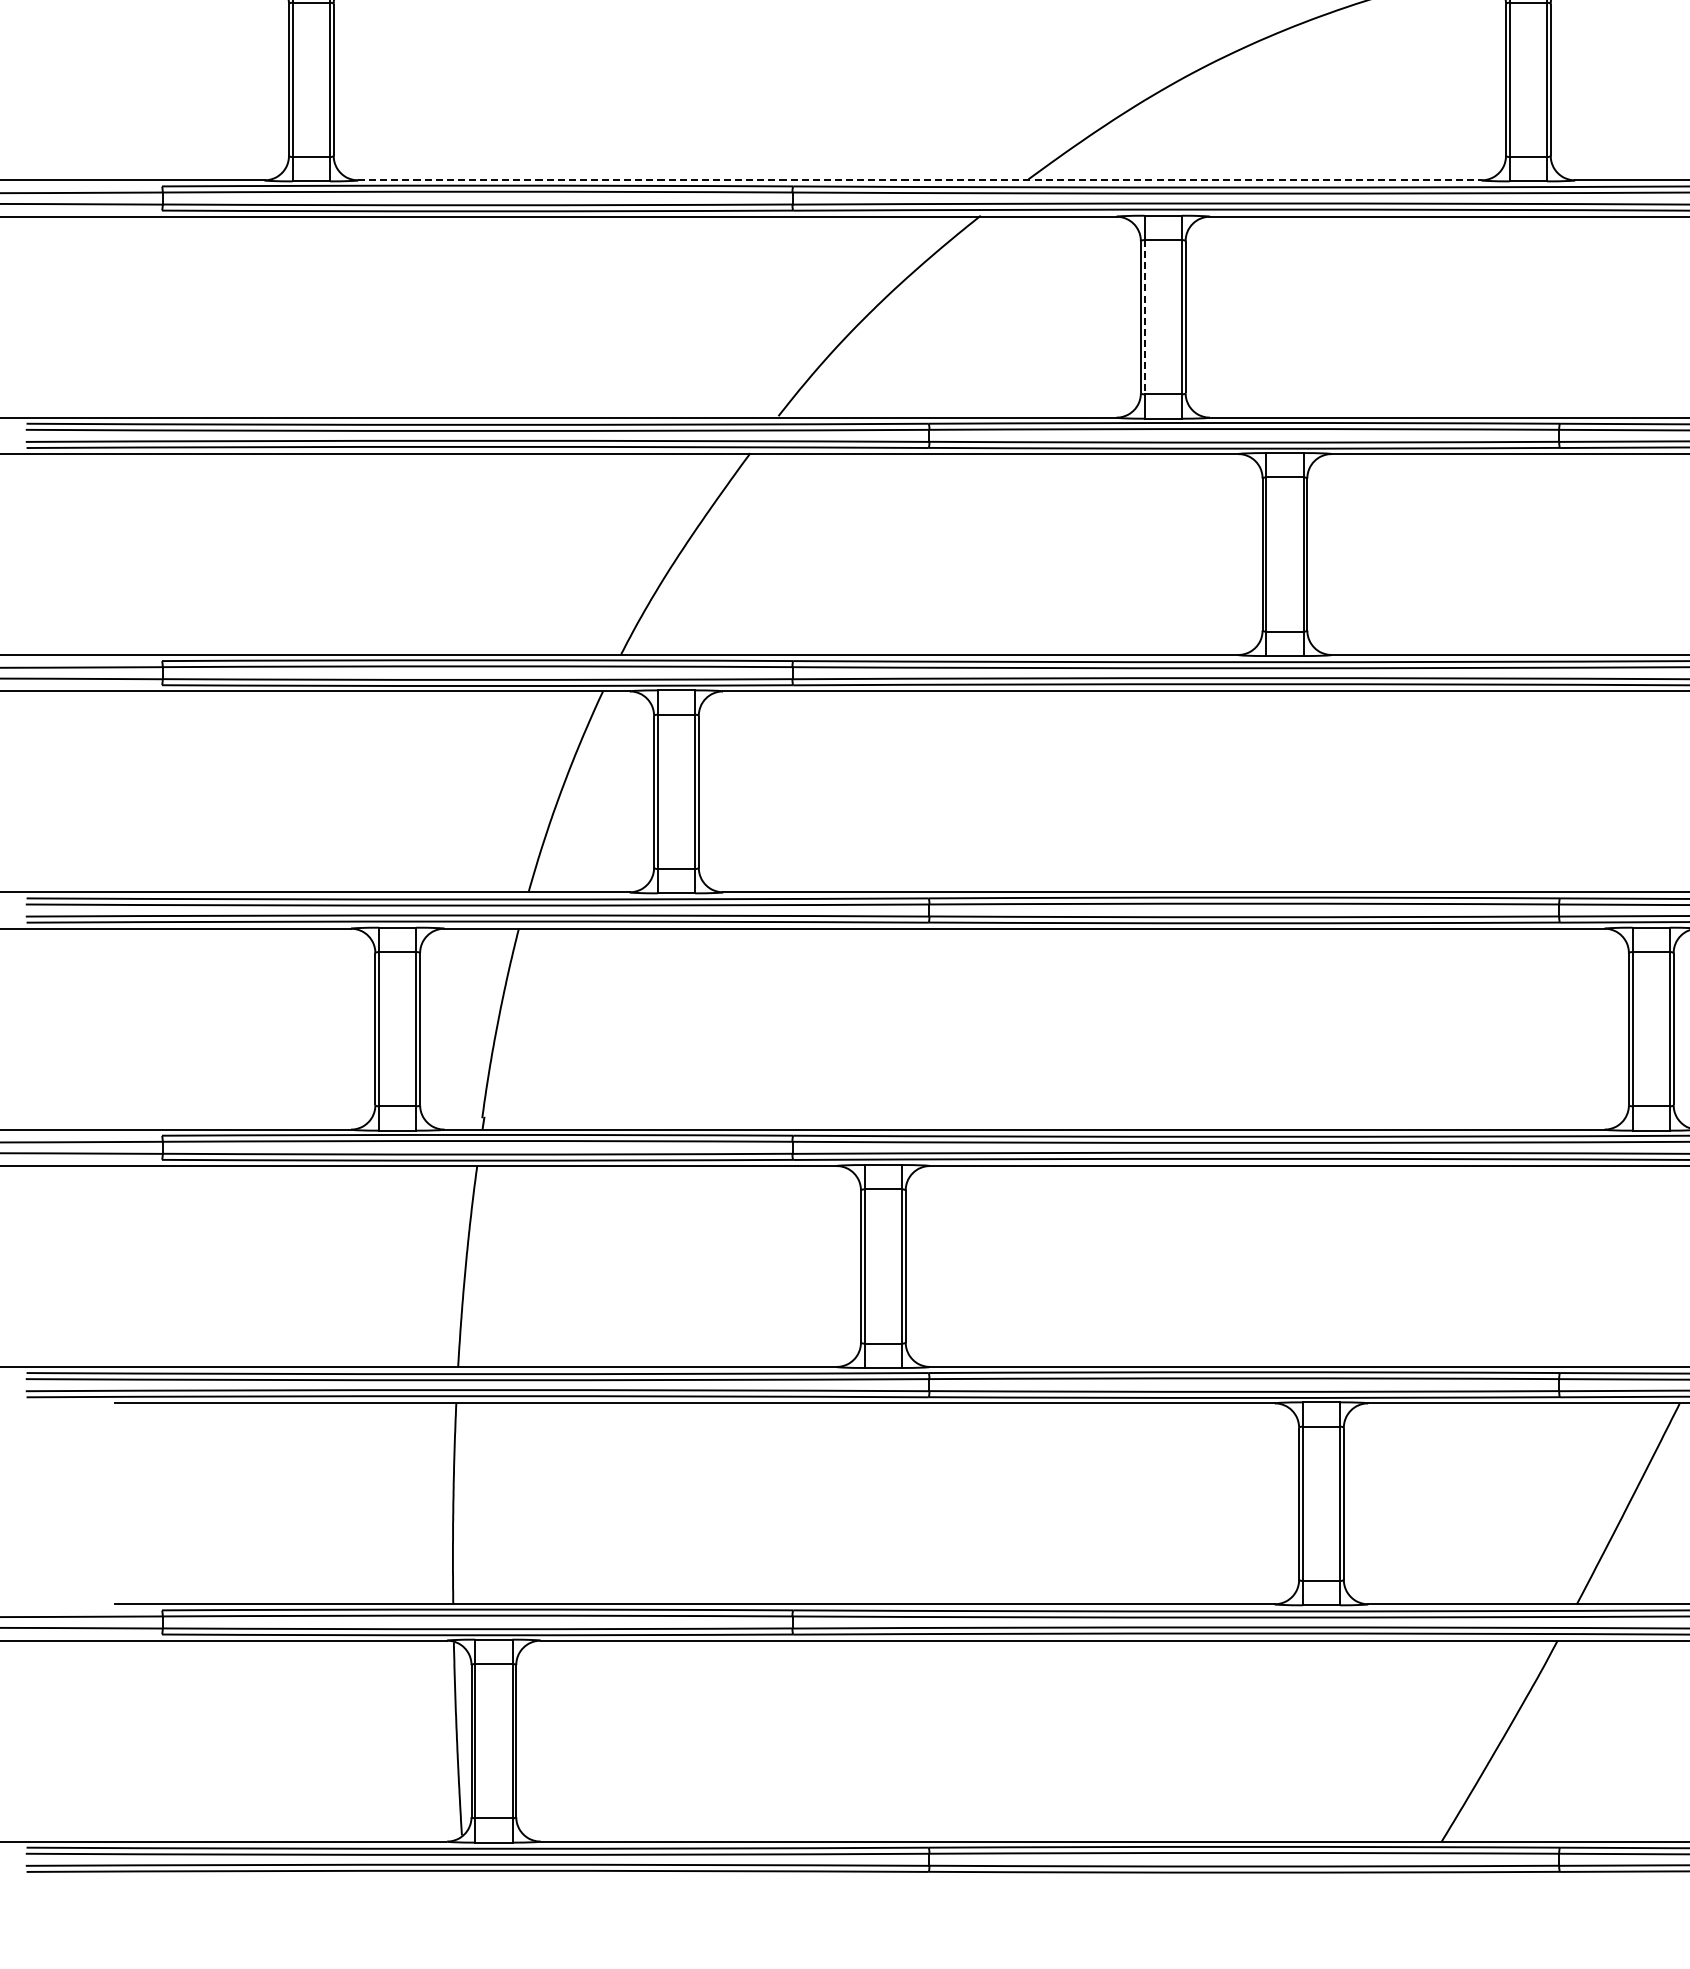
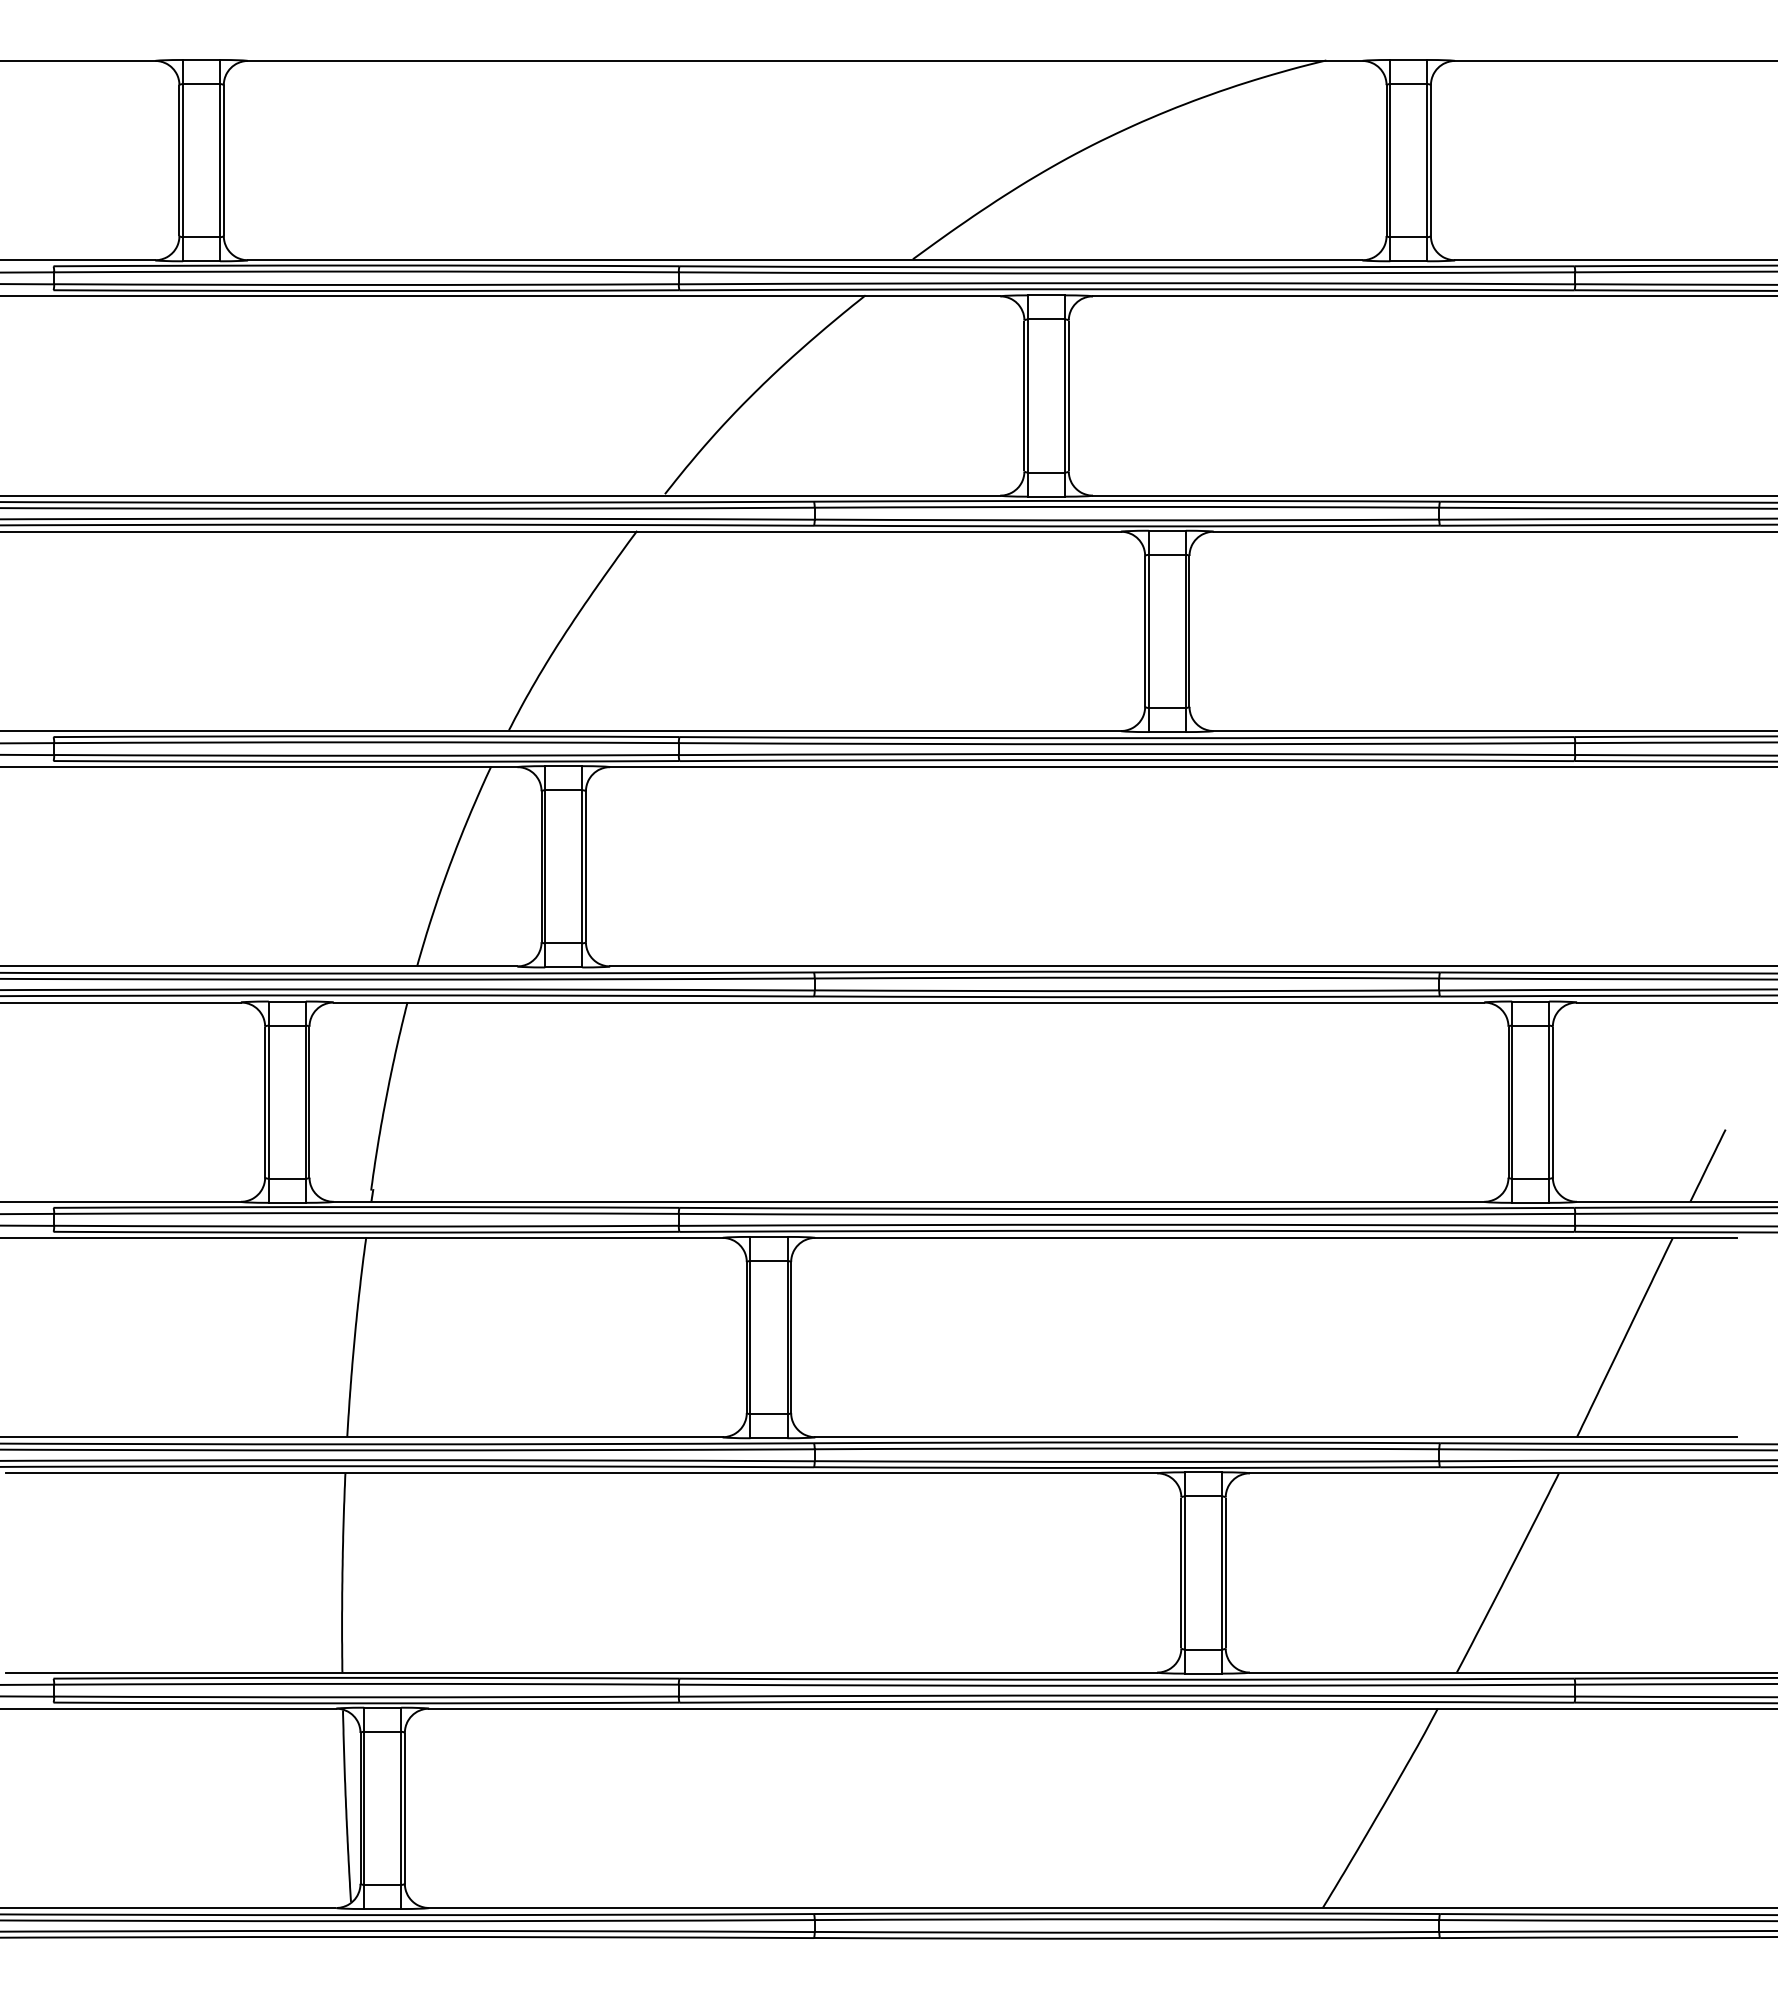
line: (920, 180) -> (805, 260), dashed -> solid
line: (1144, 317) -> (1028, 396), dashed -> solid

